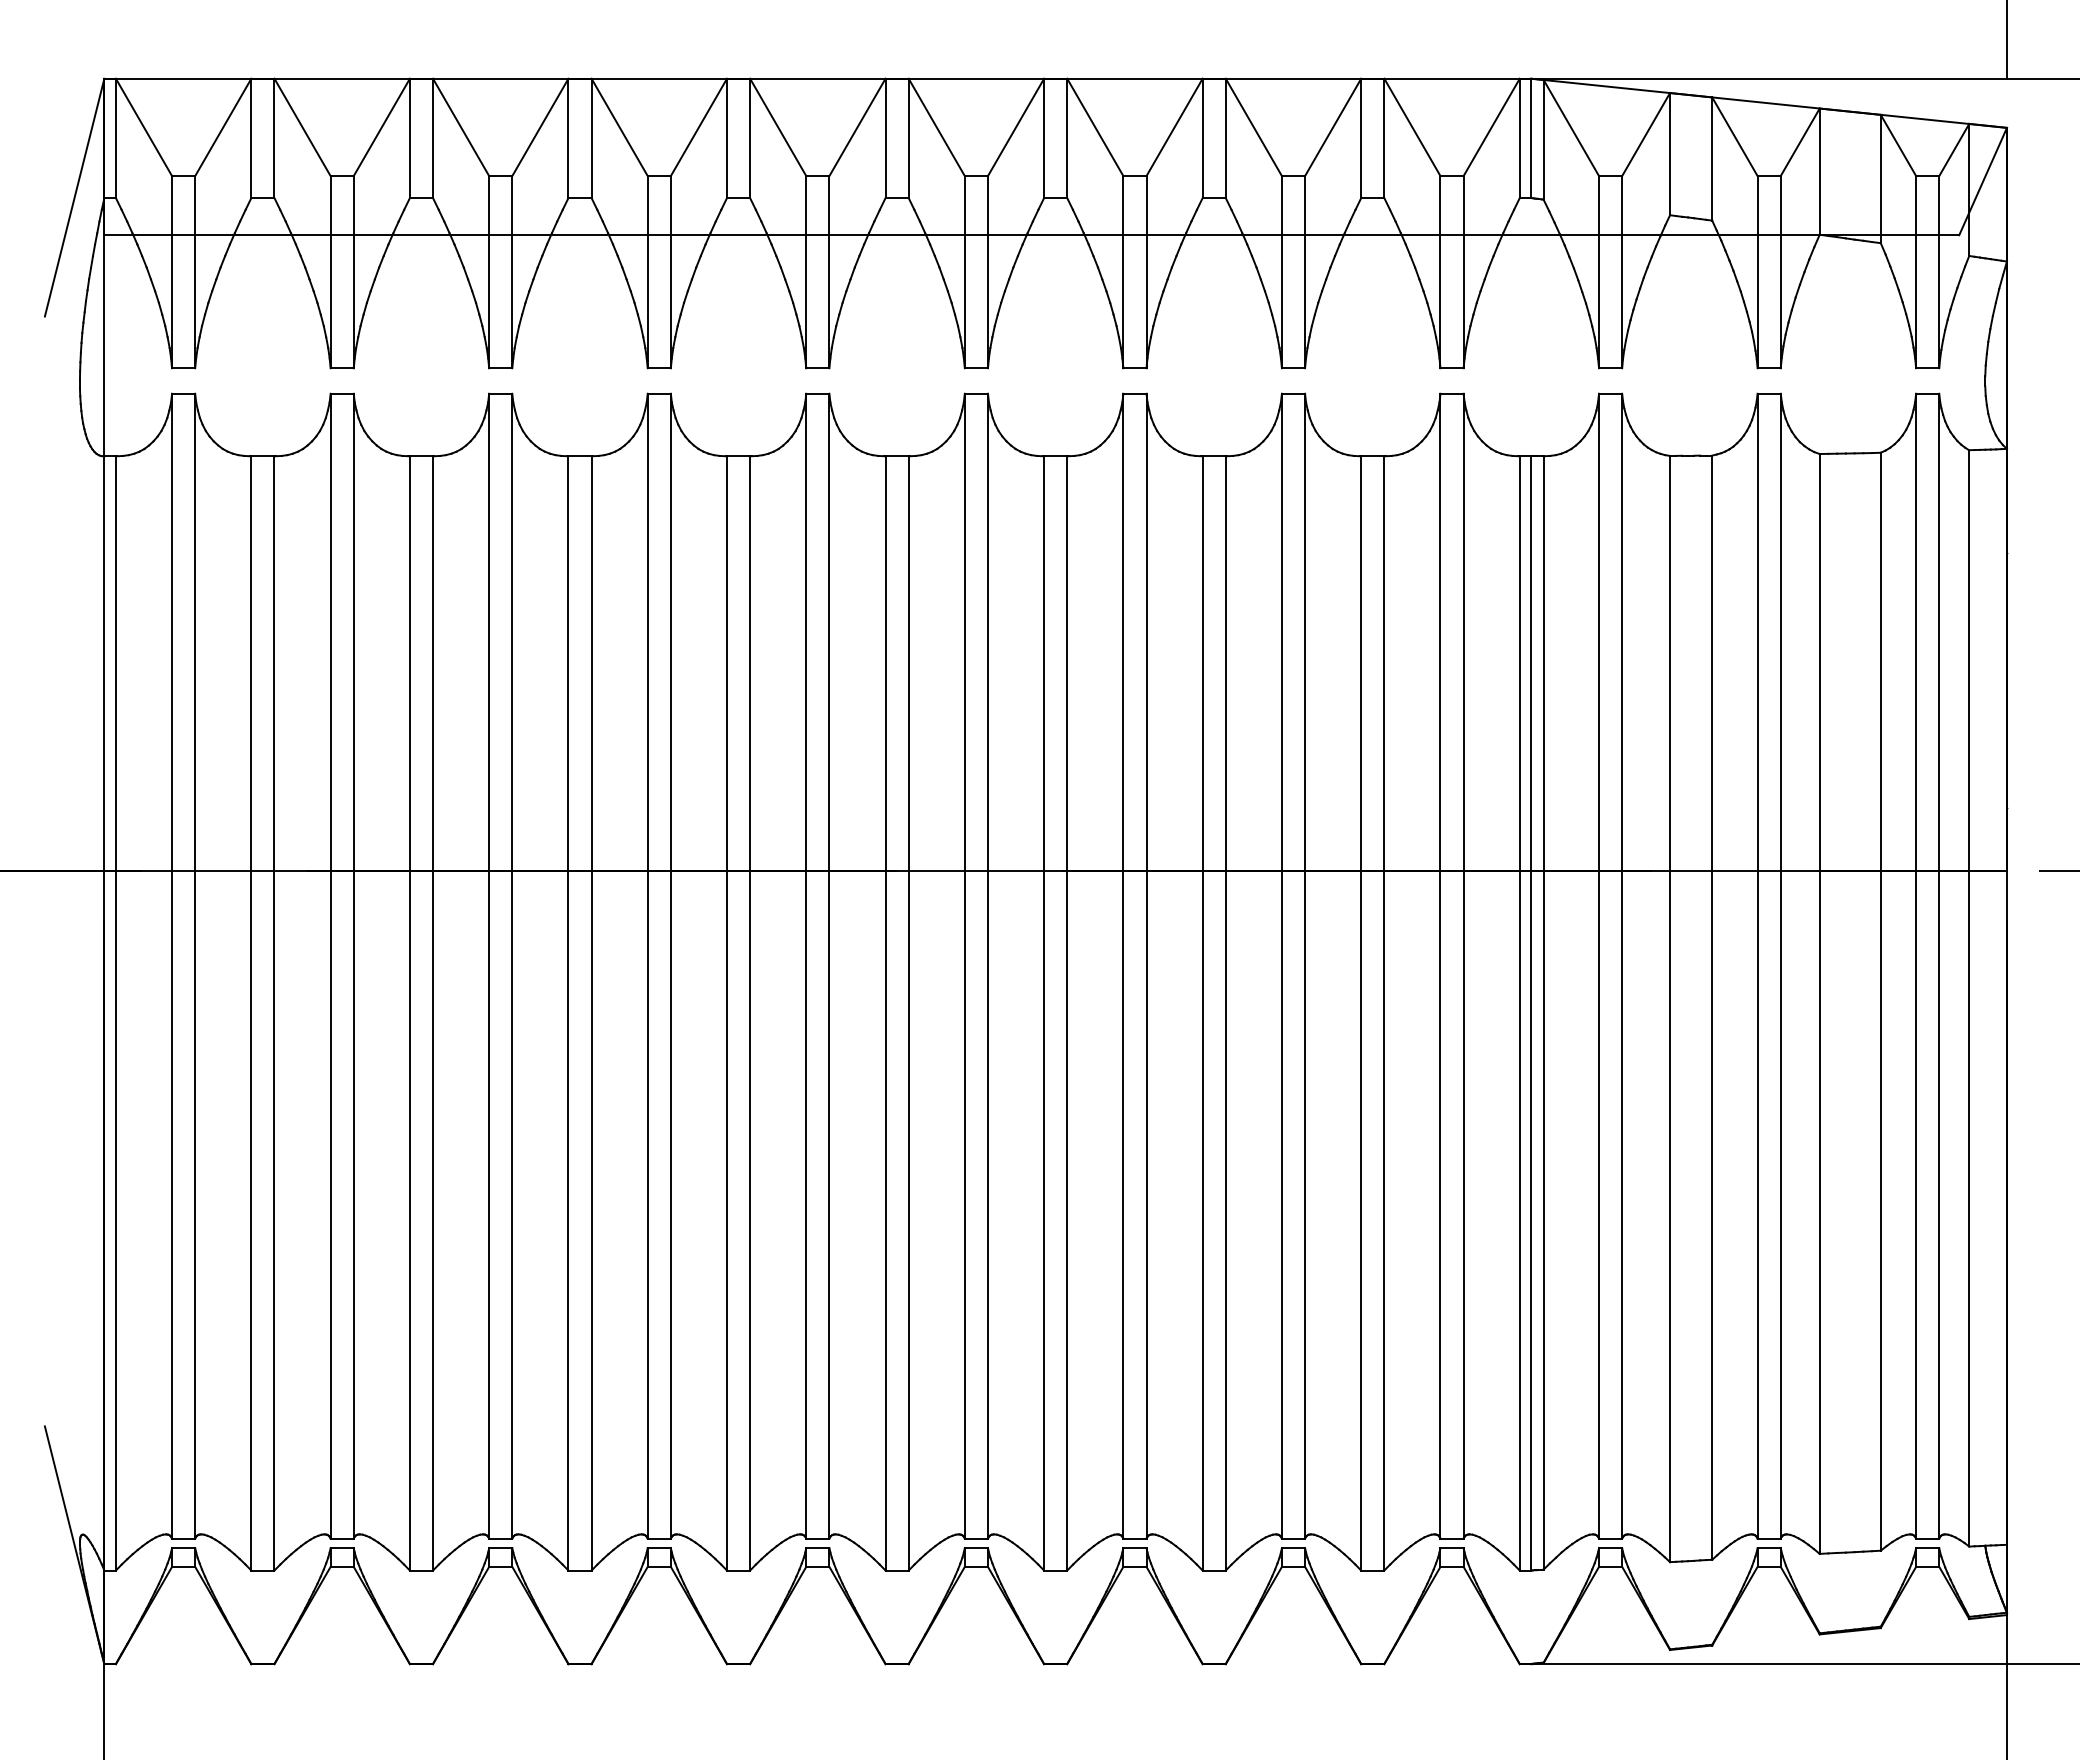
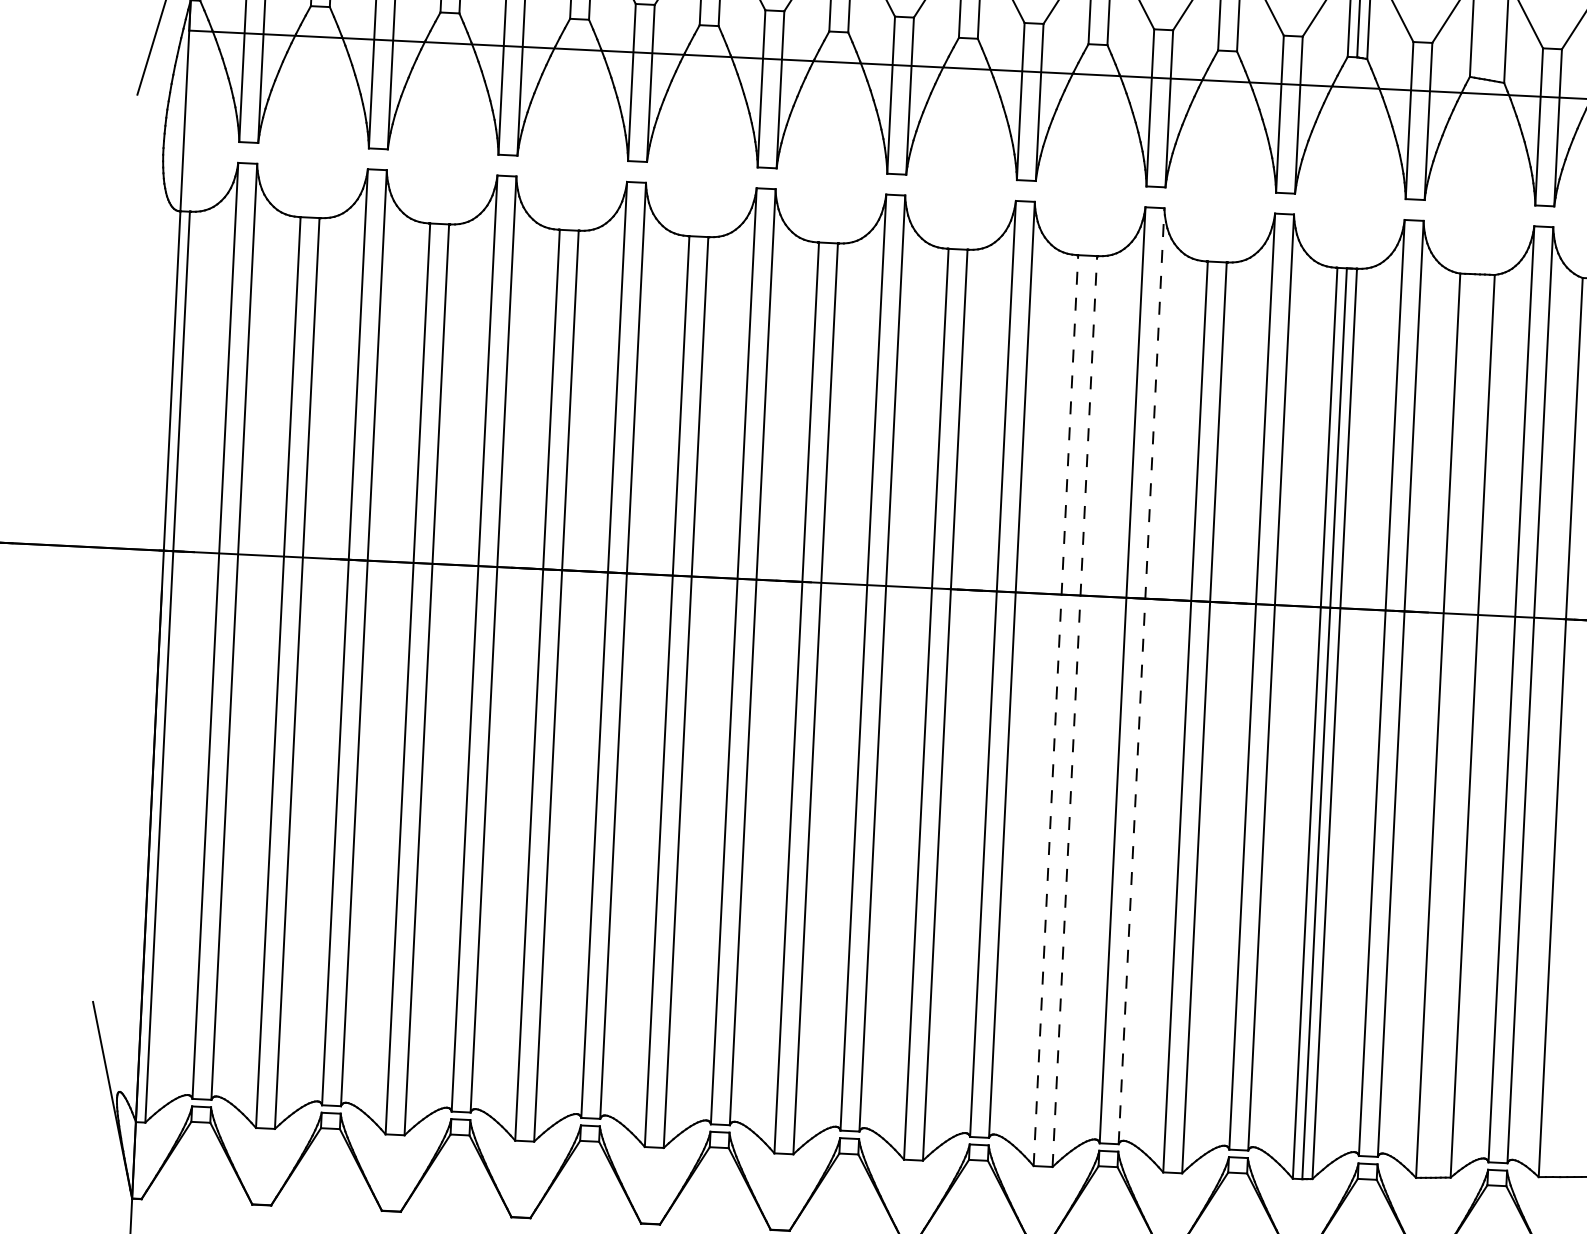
line: (1305, 966) -> (1141, 676), solid -> dashed
line: (1202, 1012) -> (1055, 709), solid -> dashed
line: (1225, 1012) -> (1074, 710), solid -> dashed

